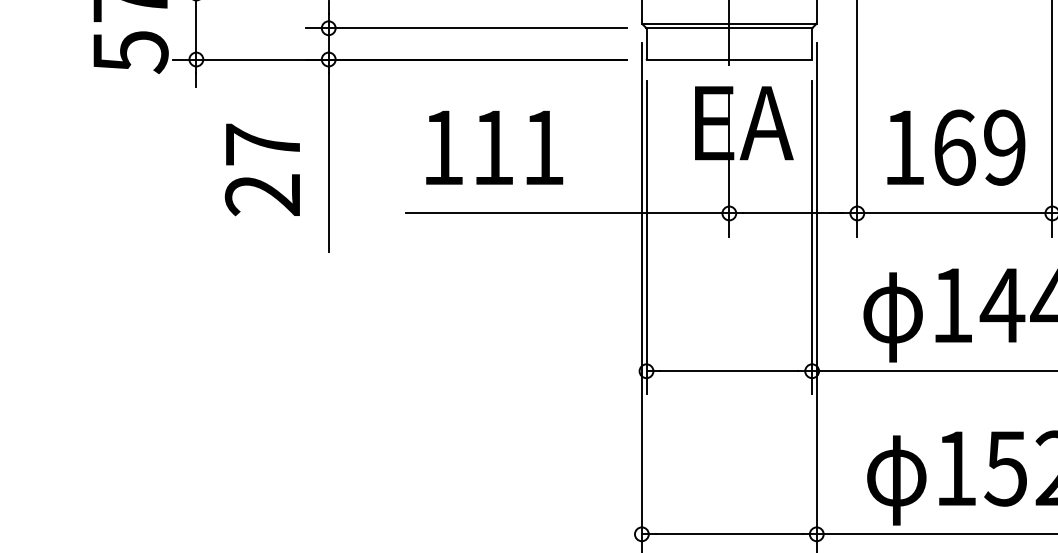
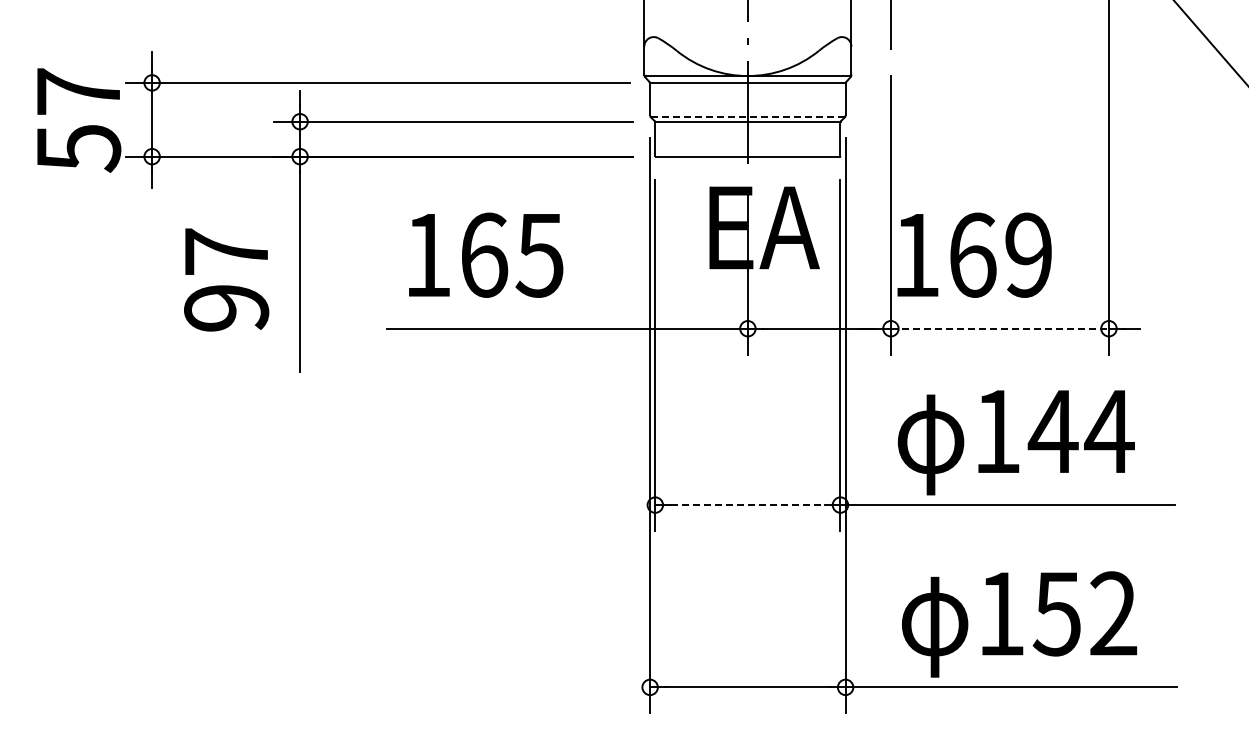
line: (728, 23) -> (747, 116), solid -> dashed
text: (518, 147) -> (512, 254), 111 -> 165
text: (956, 147) -> (974, 254), moved
text: (262, 195) -> (226, 308), 27 -> 97
line: (955, 213) -> (1000, 328), solid -> dashed
line: (729, 371) -> (748, 505), solid -> dashed

